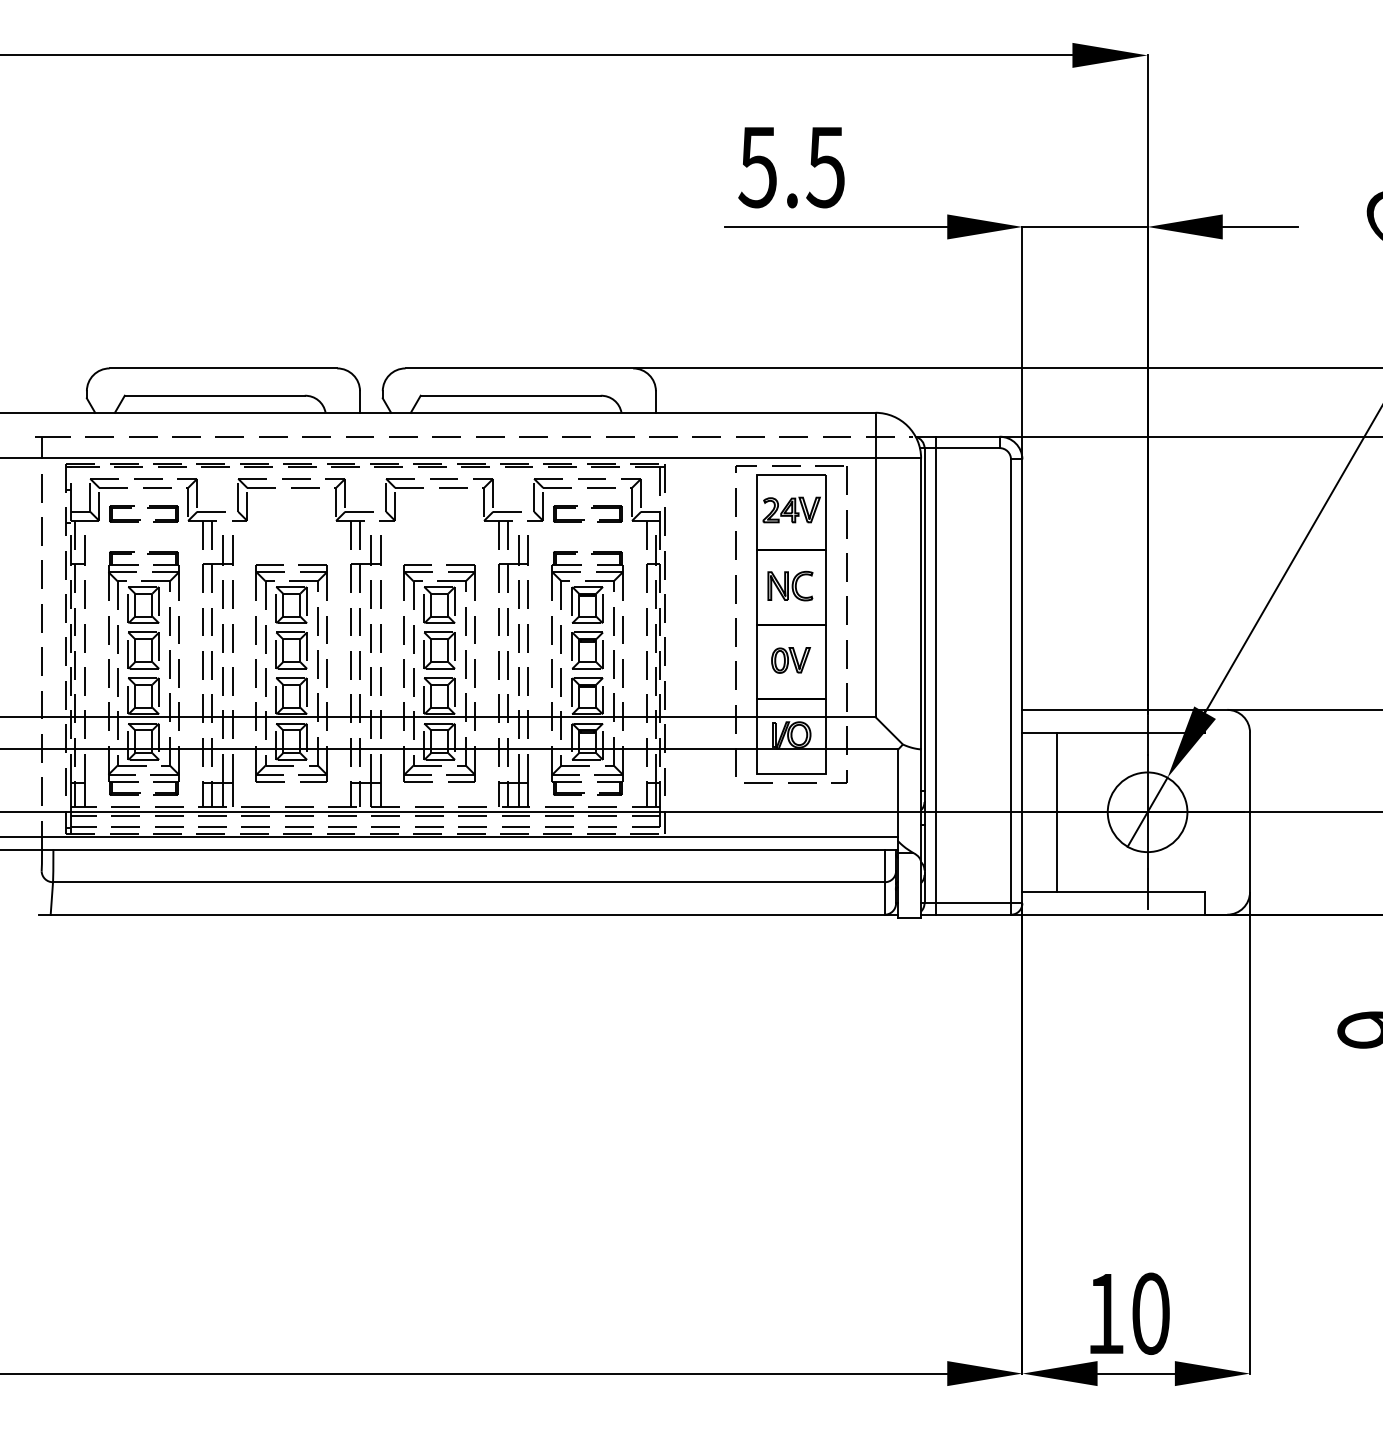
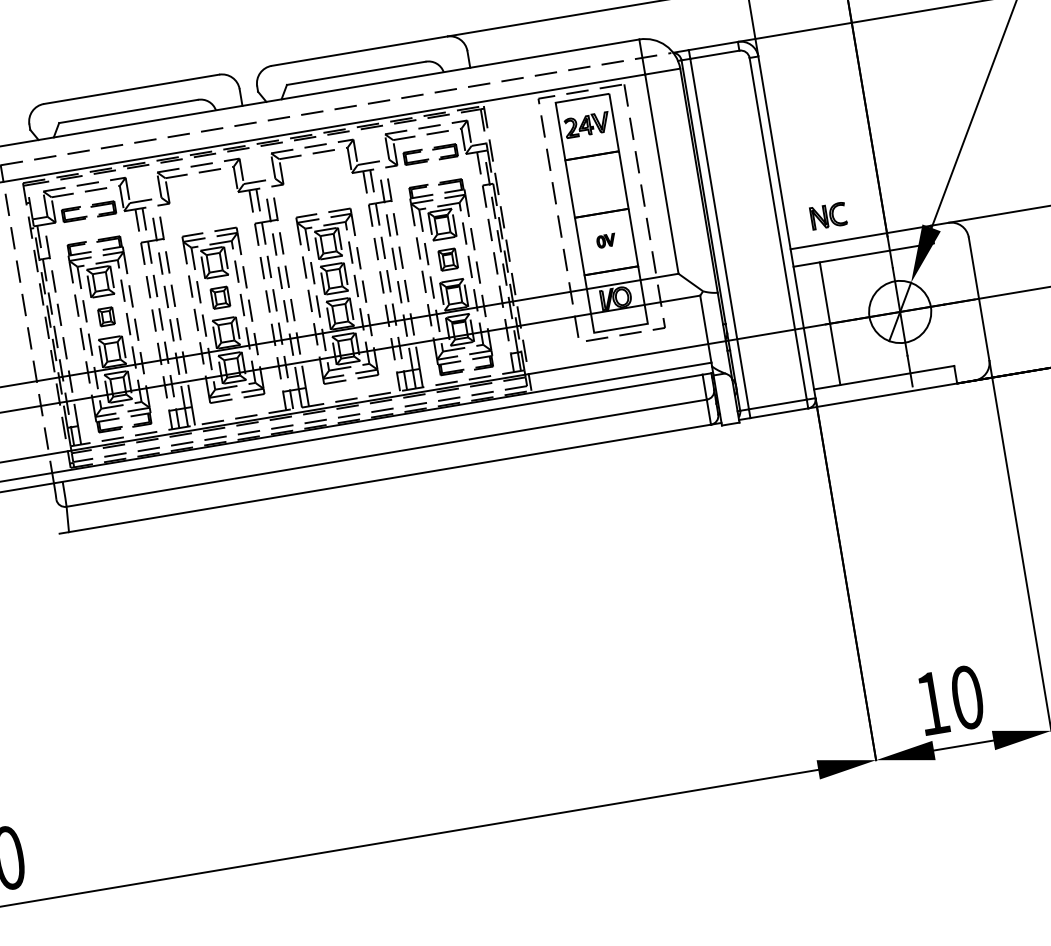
part: (790, 585) -> (828, 215), moved
part: (143, 650) -> (106, 316), size x0.6
part: (291, 650) -> (220, 297), size x0.7
part: (587, 650) -> (448, 259), size x0.7
part: (791, 660) -> (606, 240), size x0.6

